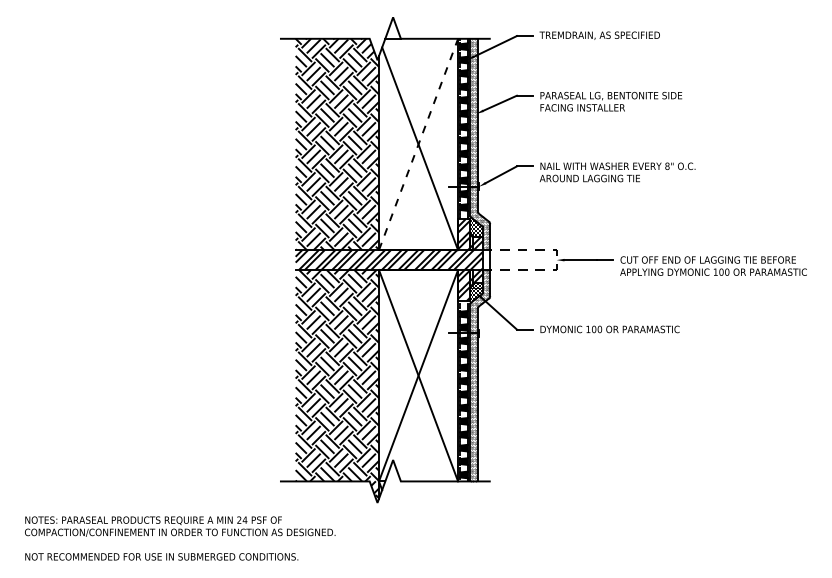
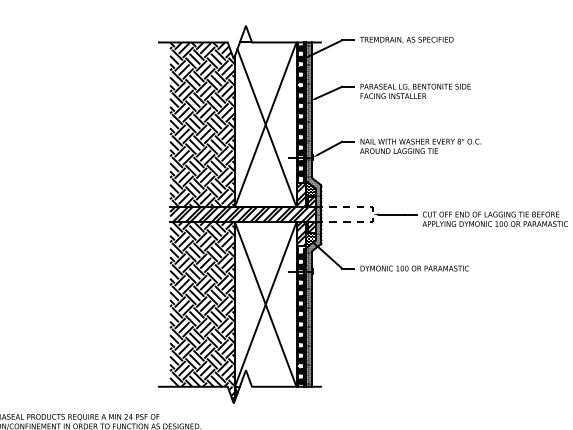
line: (418, 144) -> (265, 124), dashed -> solid
hatch: (486, 259) -> (318, 214), added

